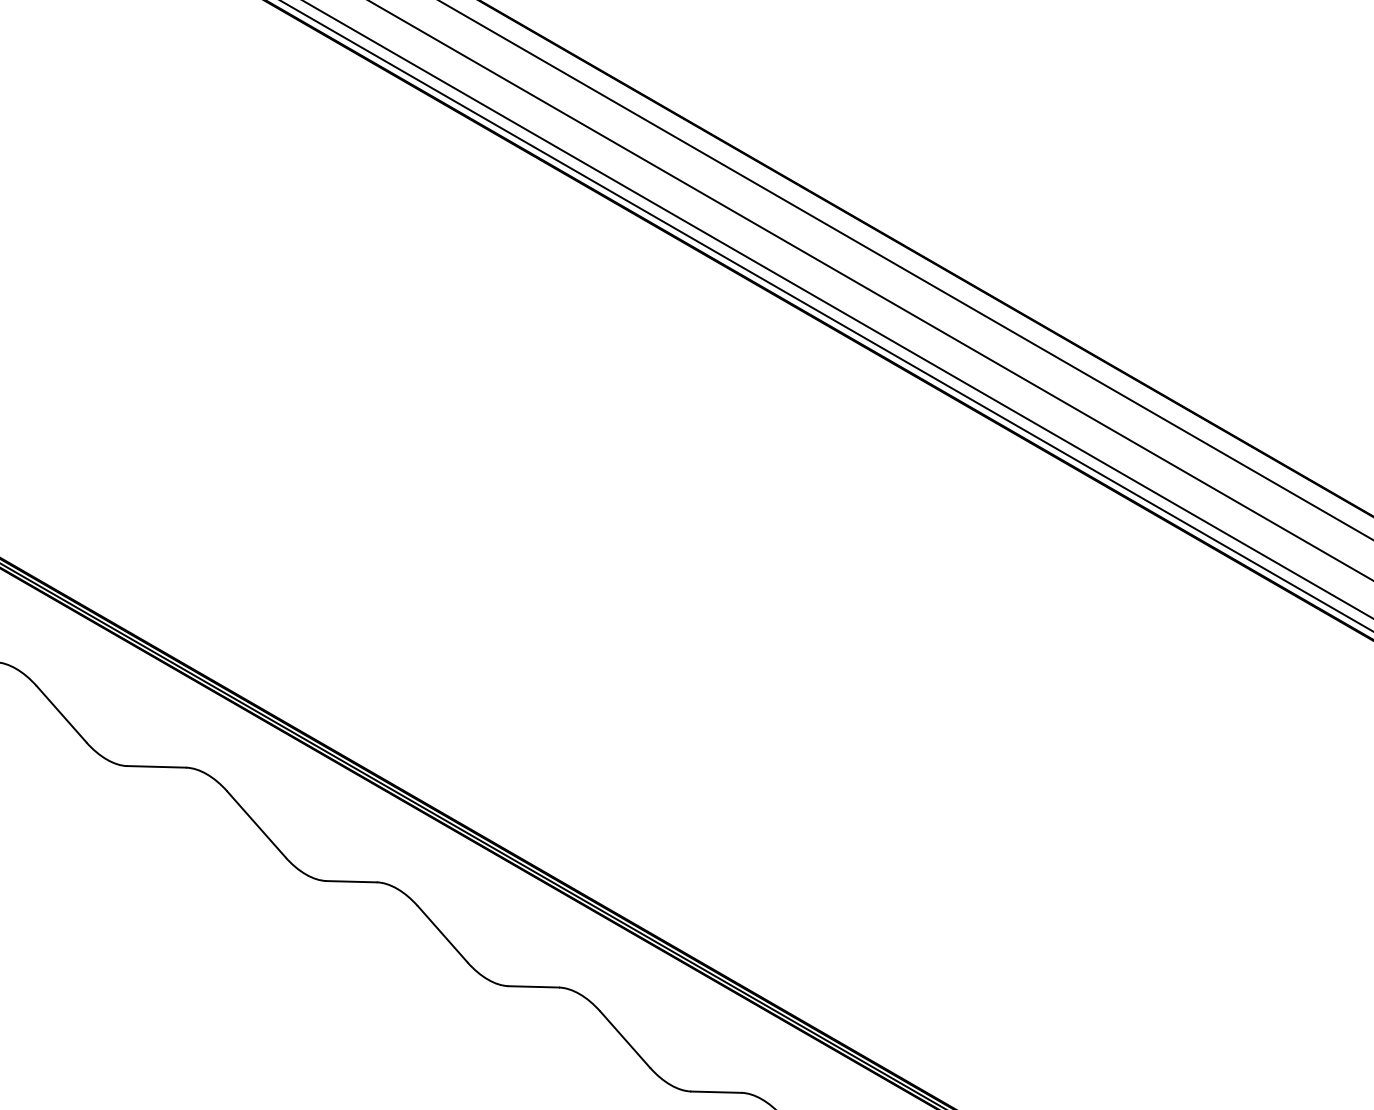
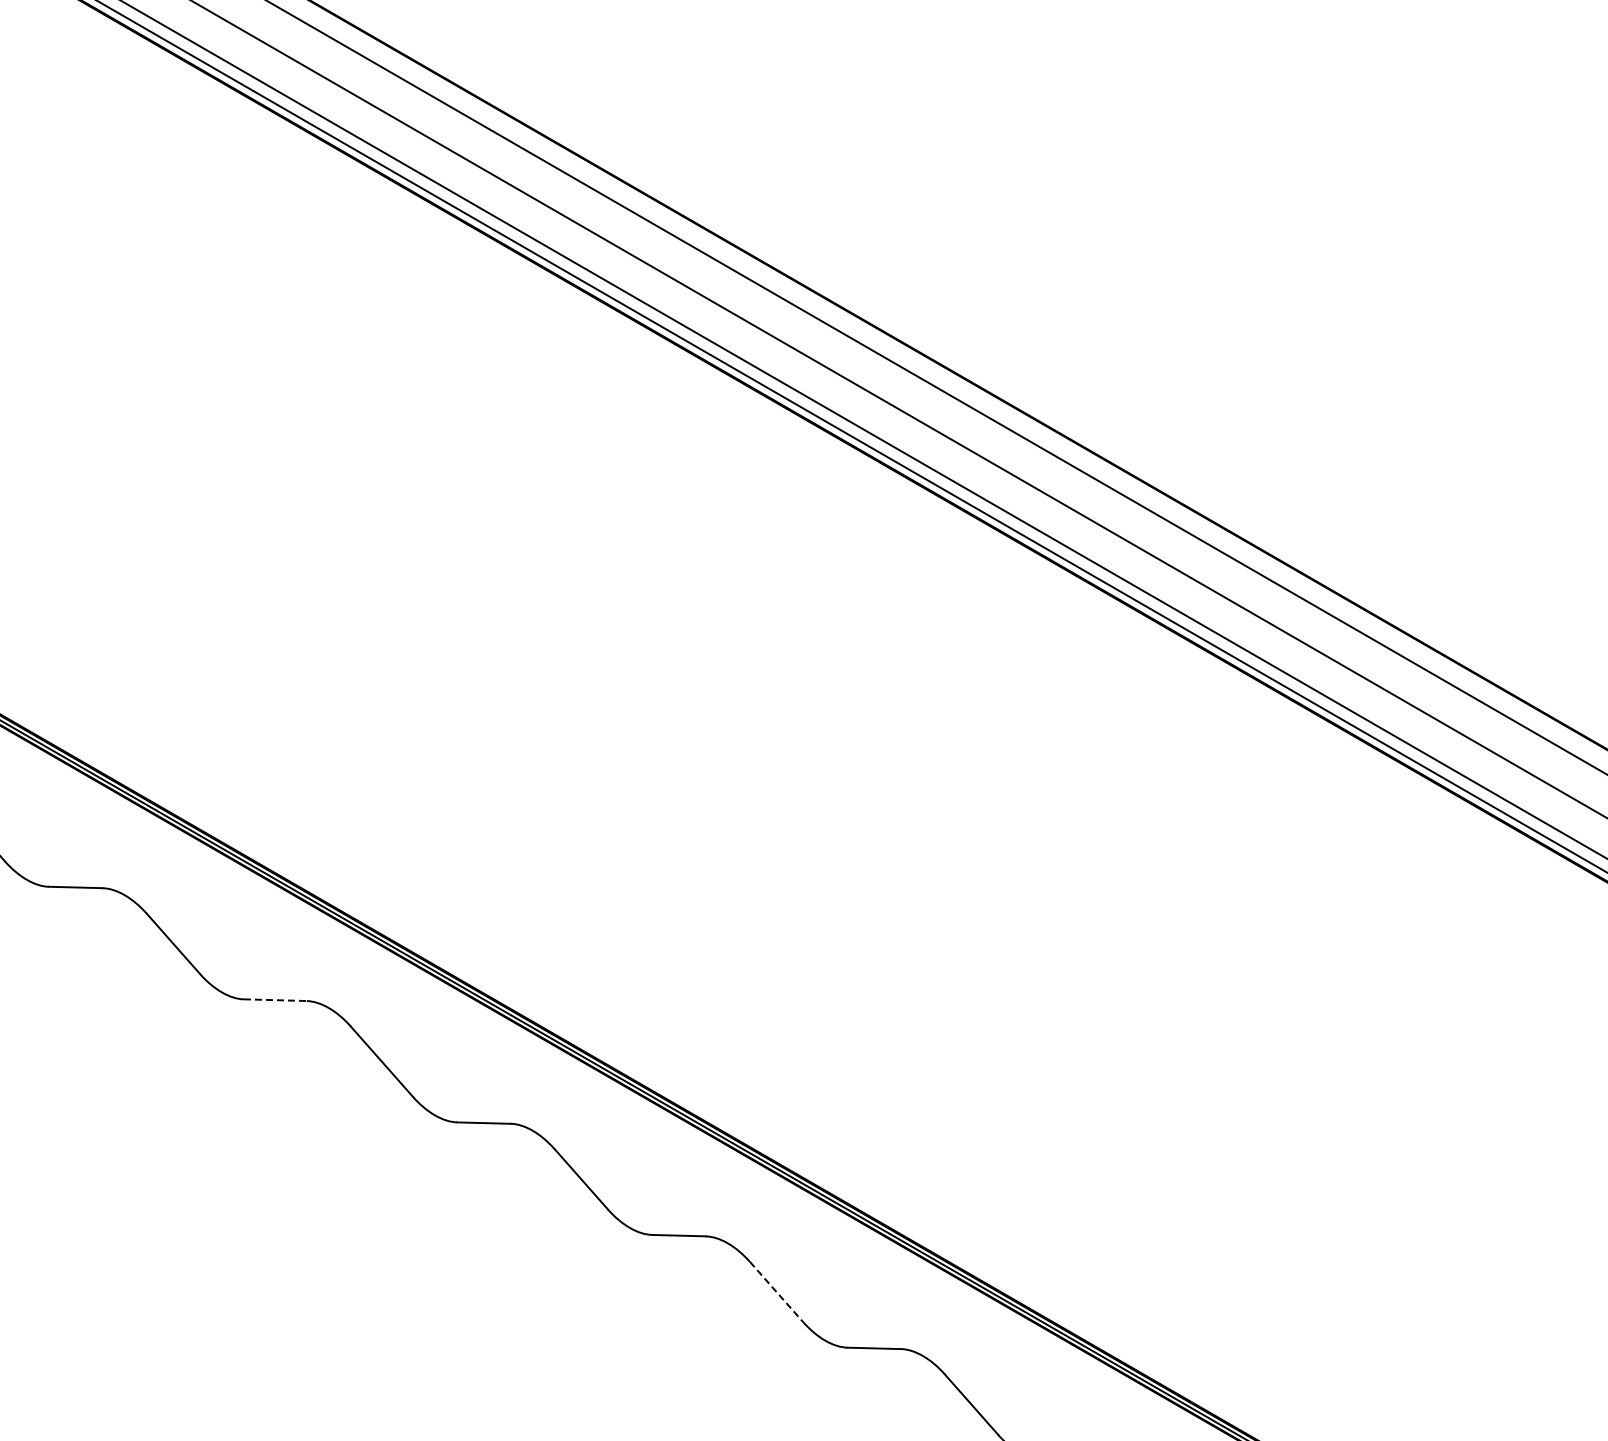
line: (156, 767) -> (275, 1000), solid -> dashed
line: (625, 1039) -> (776, 1292), solid -> dashed

